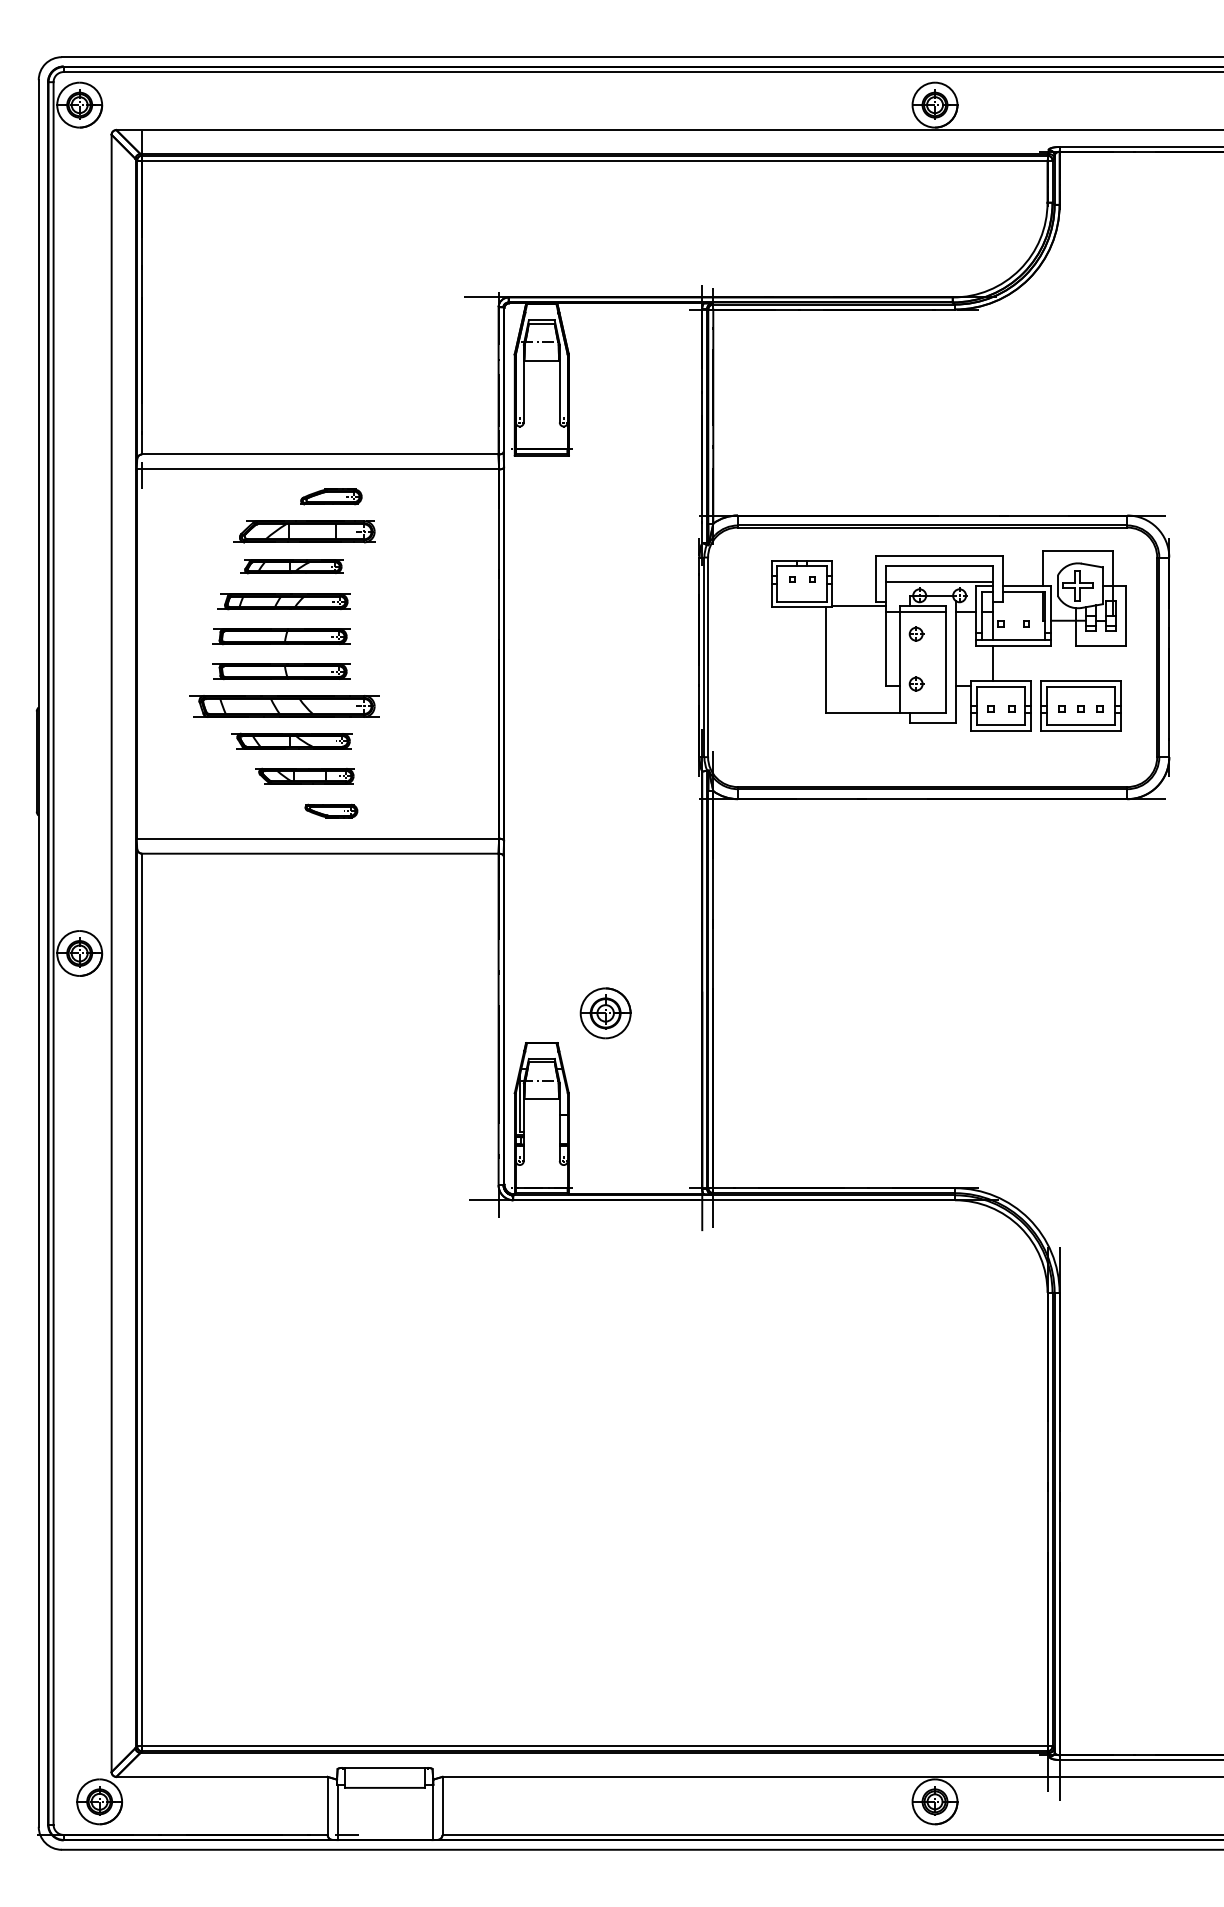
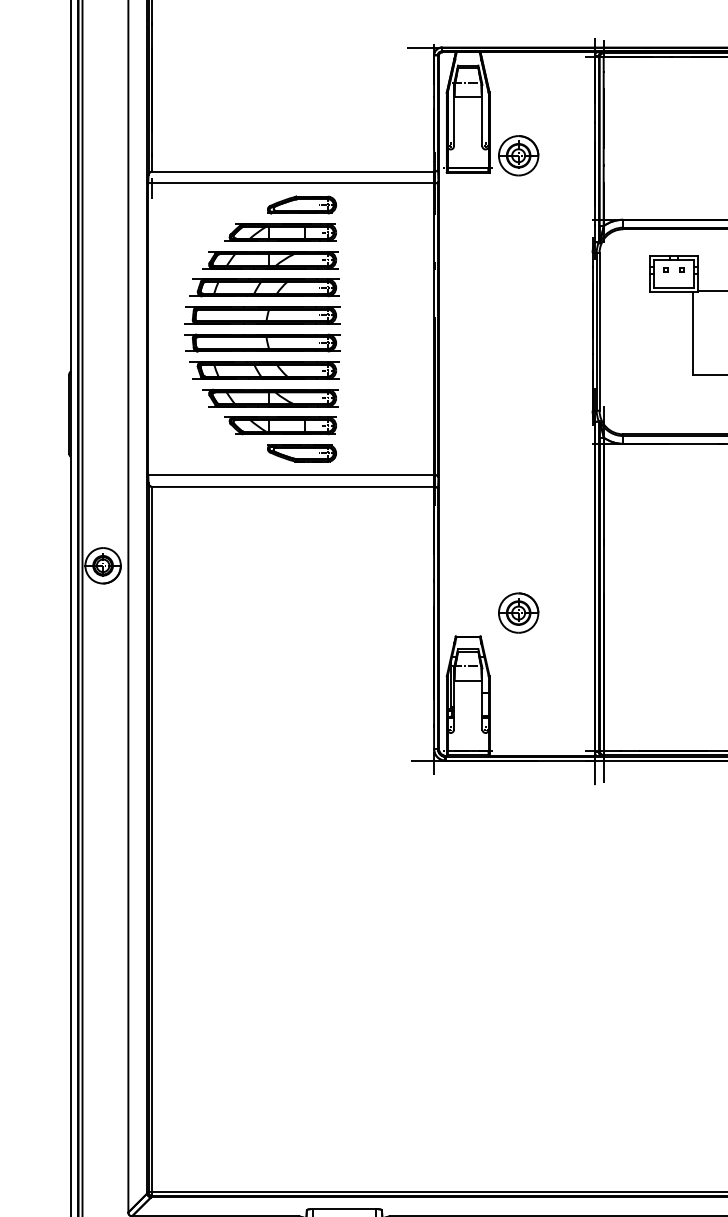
part: (605, 434) -> (518, 155), added
part: (331, 496) -> (302, 204), size x1.43
part: (291, 566) -> (270, 260), size x1.67
part: (284, 601) -> (264, 287), size x1.43
part: (281, 636) -> (262, 315), size x1.43
part: (281, 671) -> (262, 343), size x1.43
part: (291, 740) -> (270, 397), size x1.43
part: (304, 775) -> (280, 425), size x1.43
part: (331, 810) -> (302, 452), size x1.67

